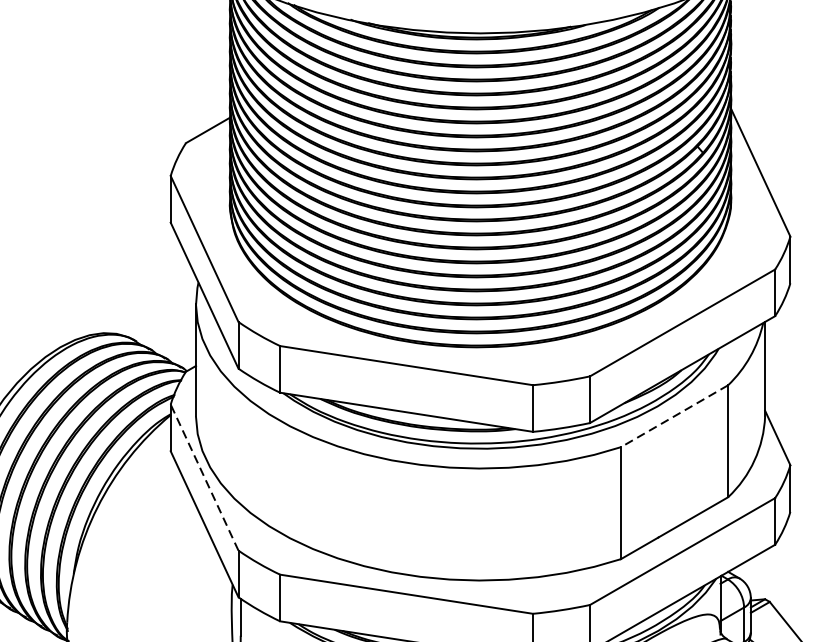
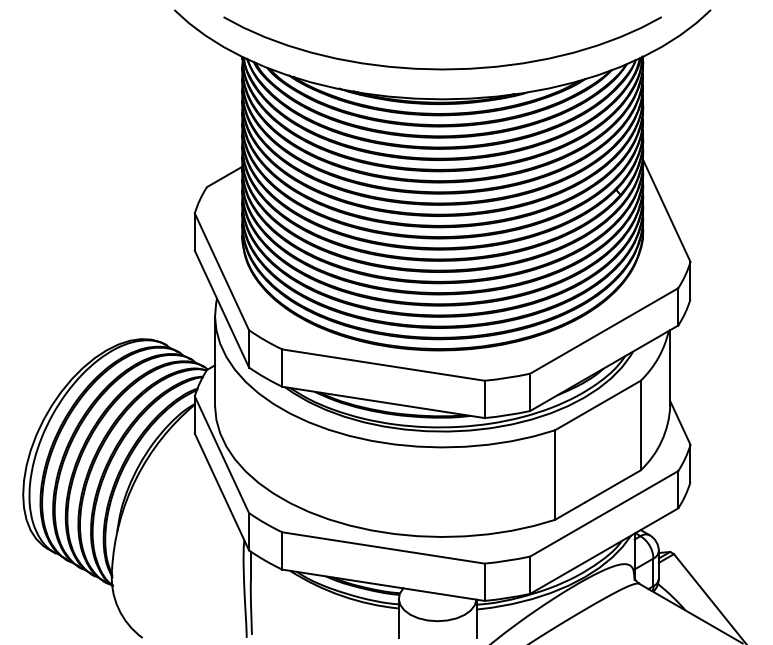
line: (674, 416) -> (597, 405), dashed -> solid
line: (204, 477) -> (221, 454), dashed -> solid

